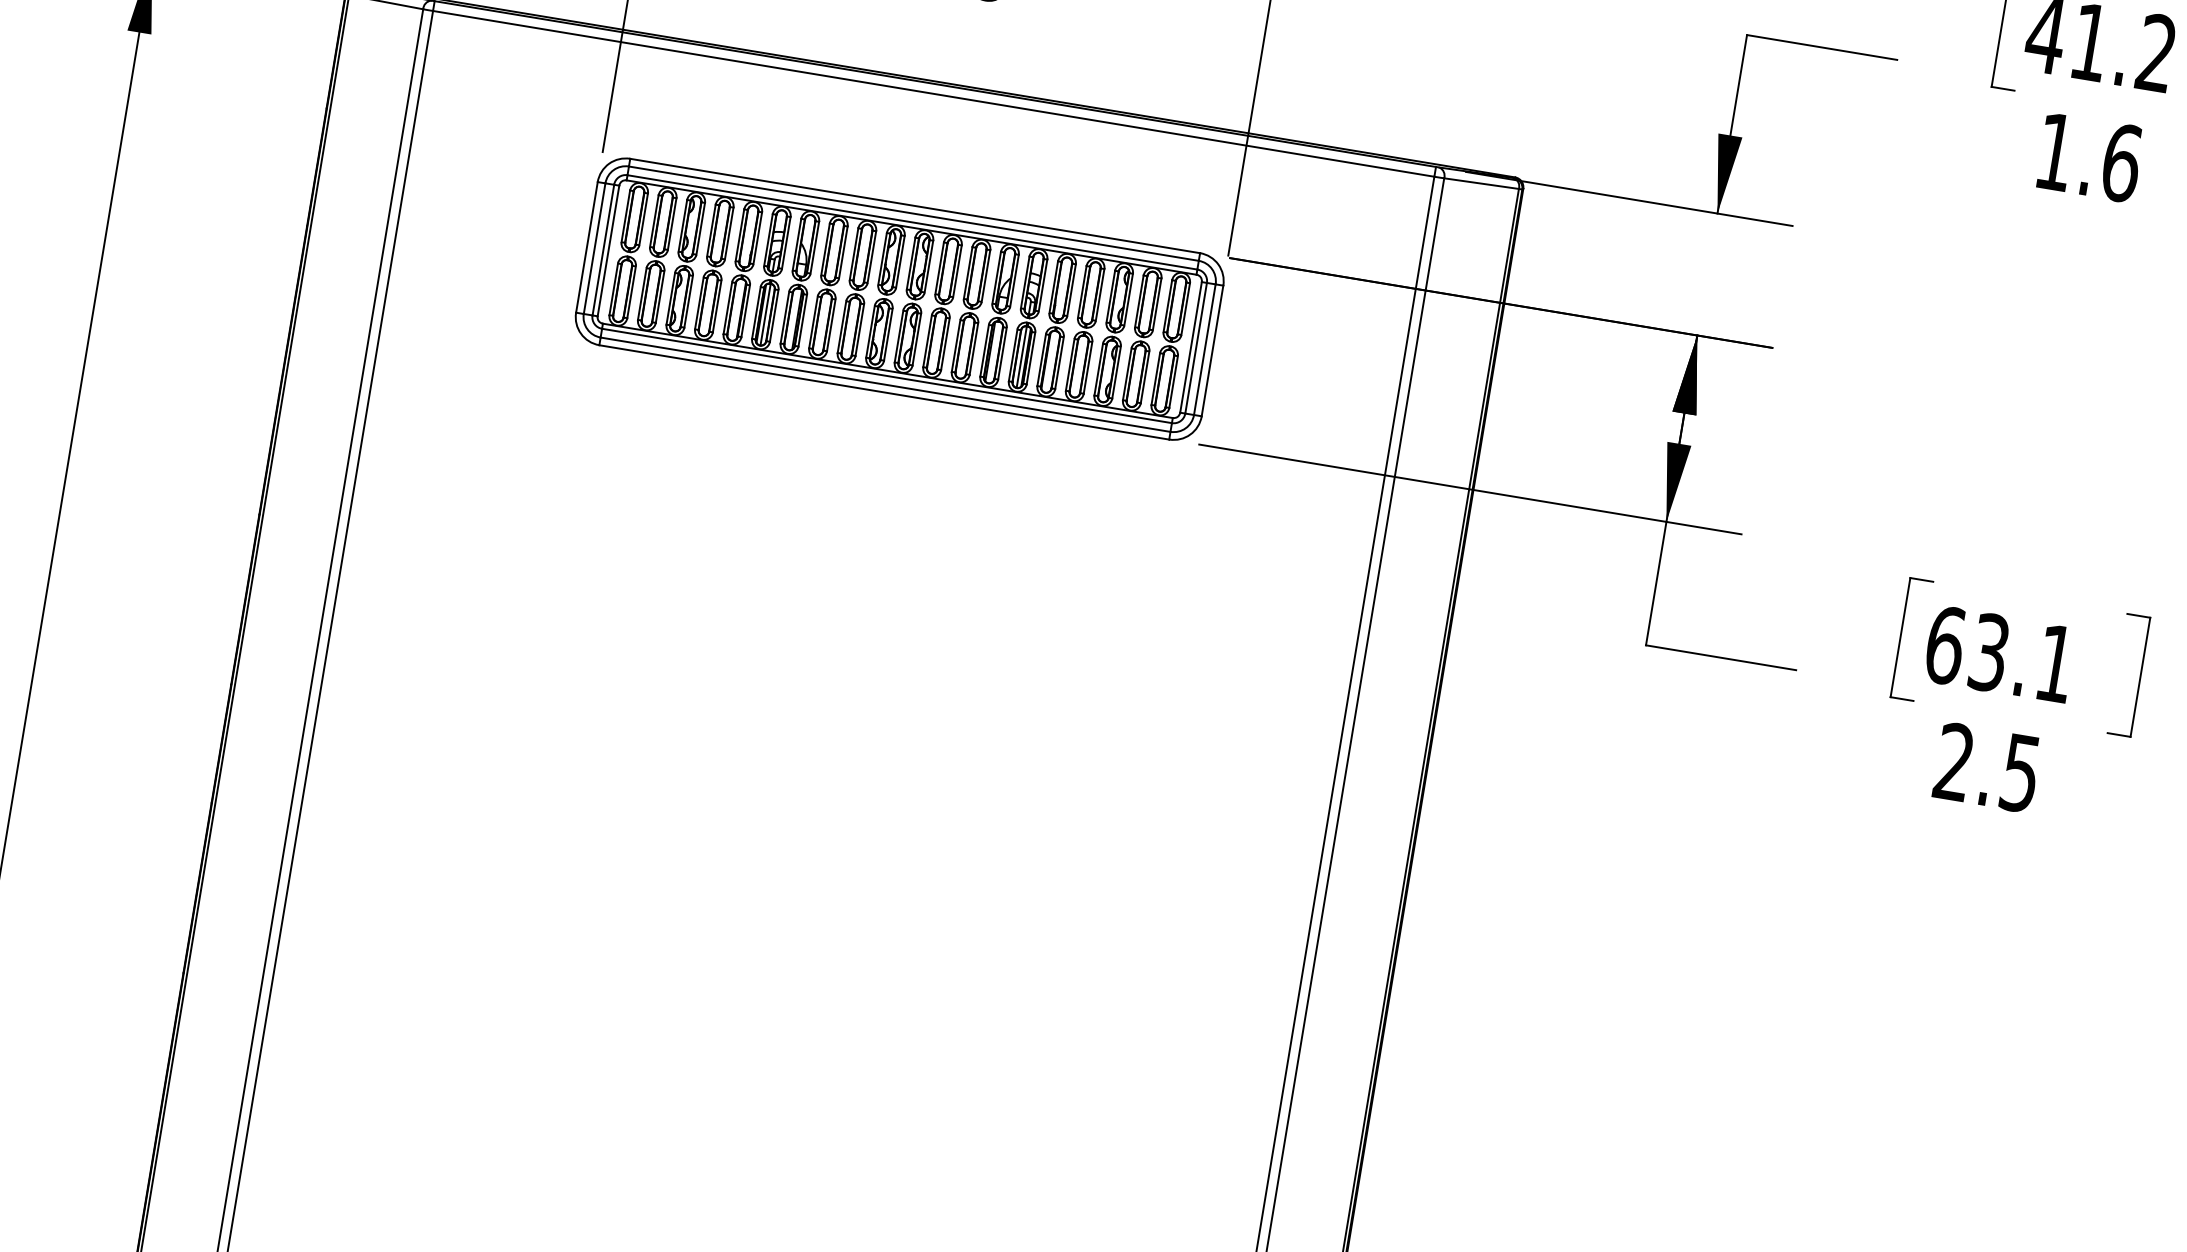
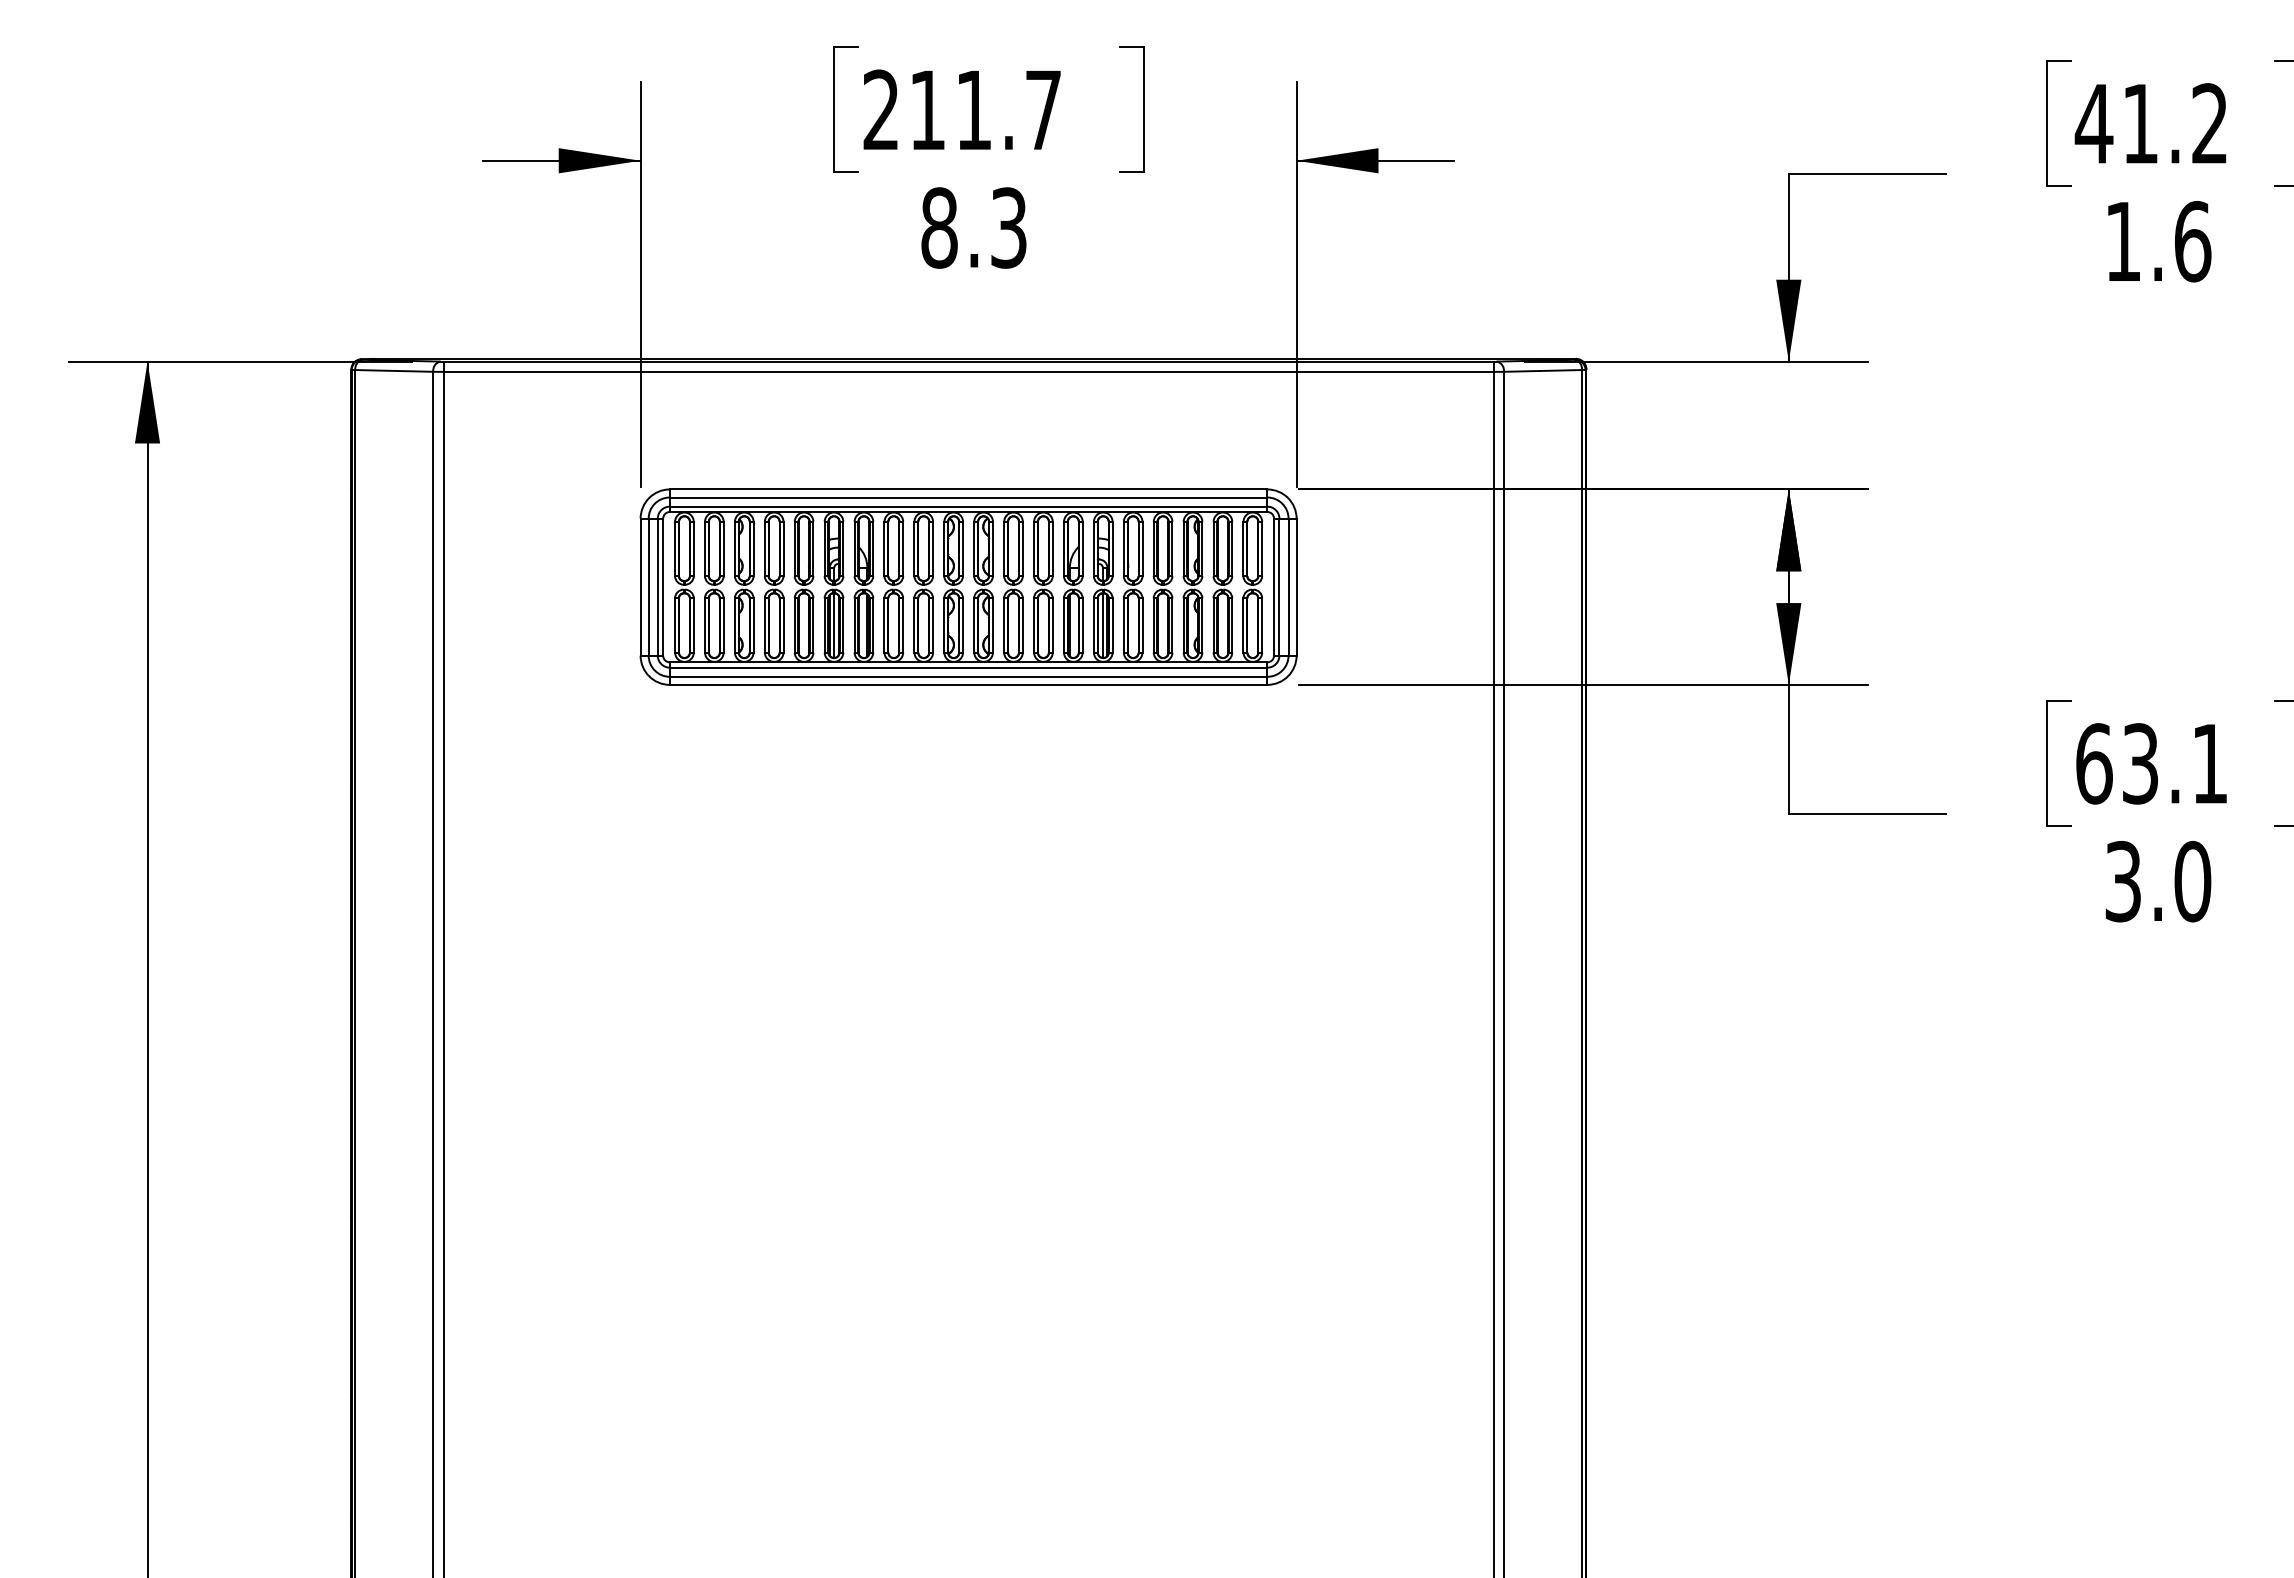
text: (1987, 767) -> (2158, 881), 2.5 -> 3.0

